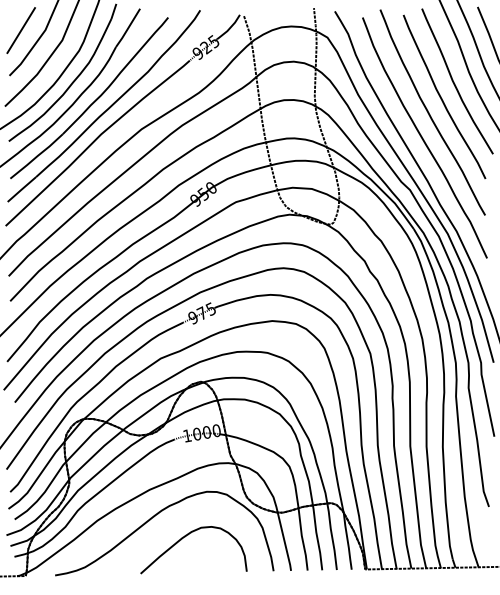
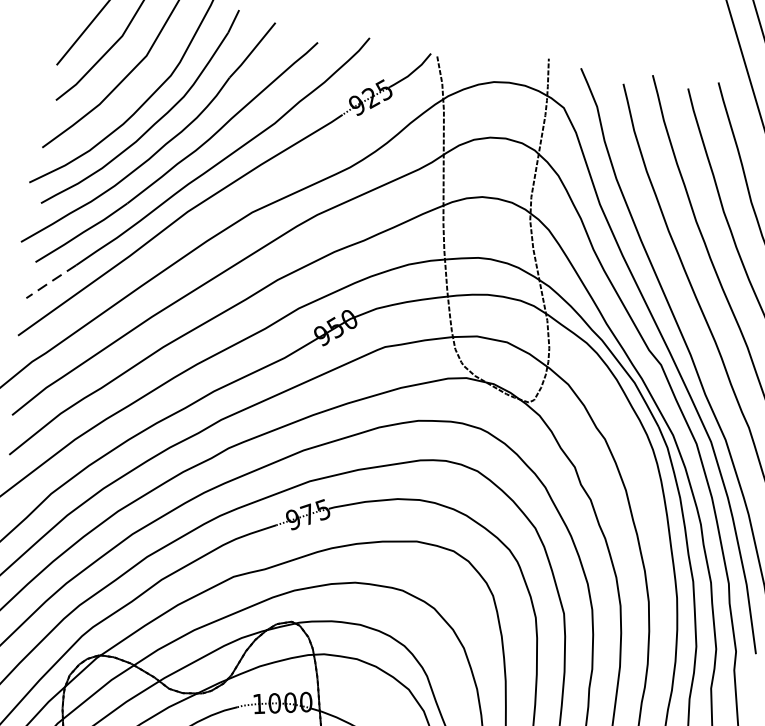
line: (21, 190) -> (50, 283), solid -> dashed

